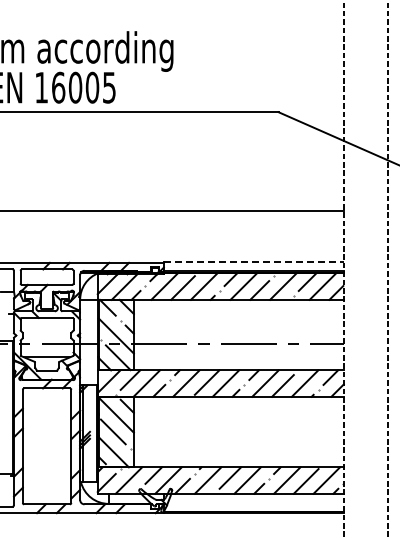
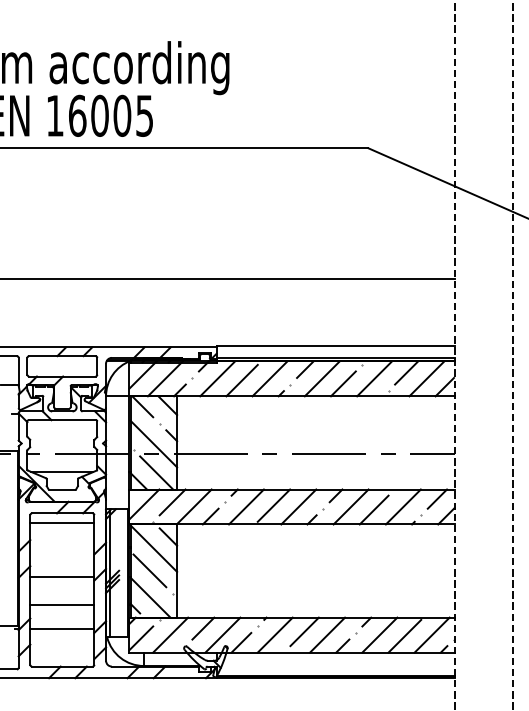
line: (254, 261) -> (336, 345), dashed -> solid
line: (46, 395) -> (61, 522), added
line: (46, 436) -> (61, 576), added
line: (46, 457) -> (61, 604), added
line: (46, 475) -> (61, 628), added

